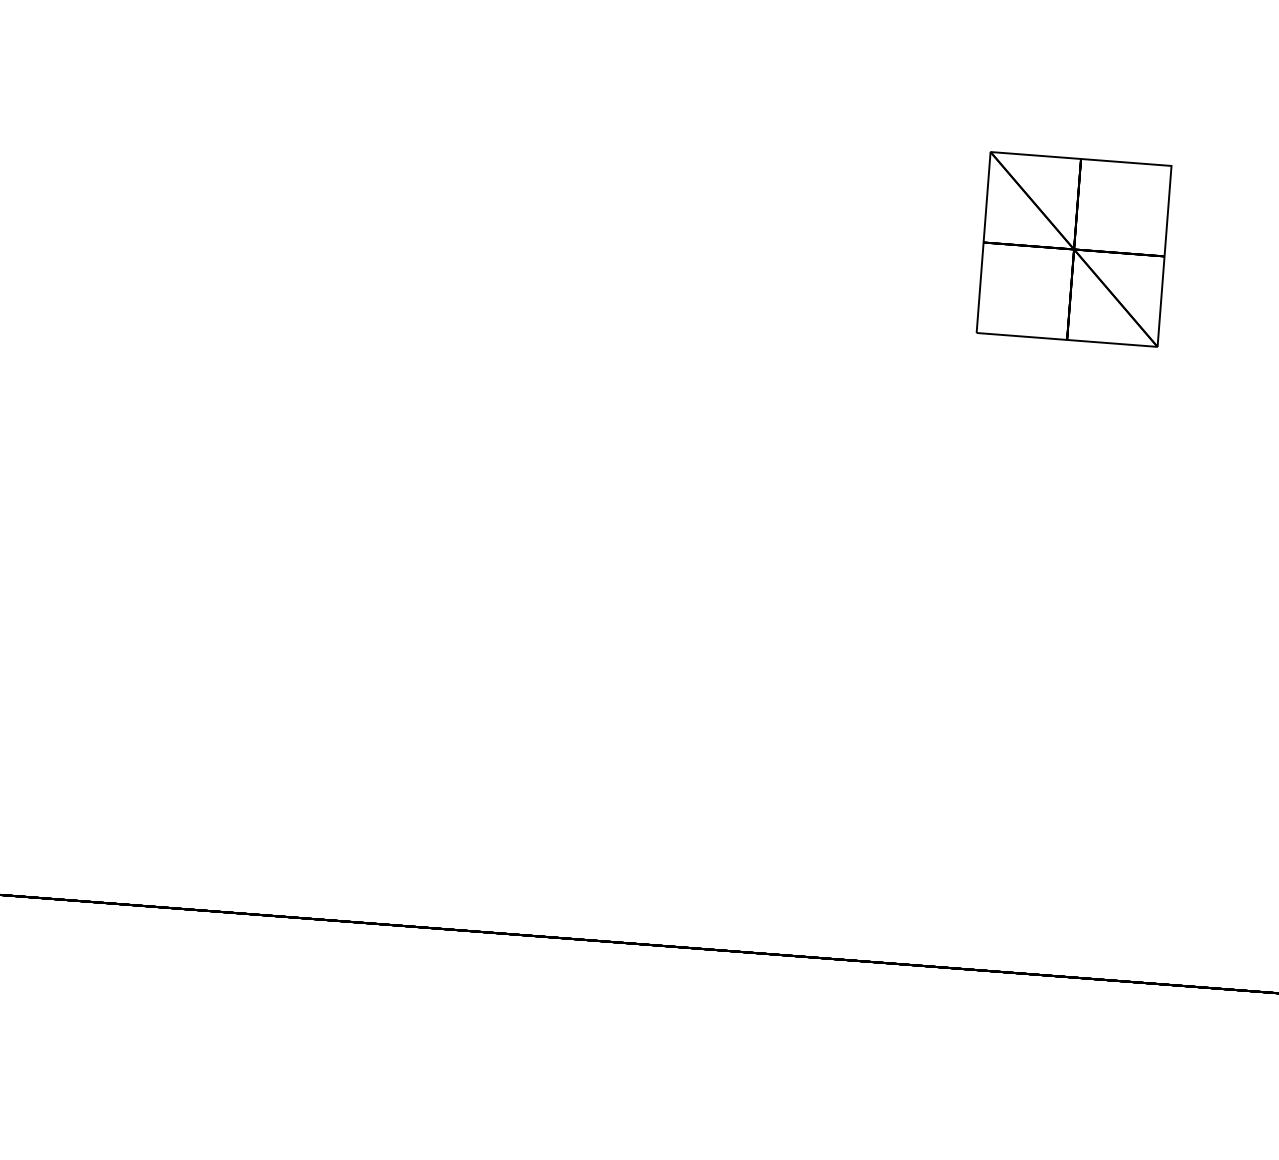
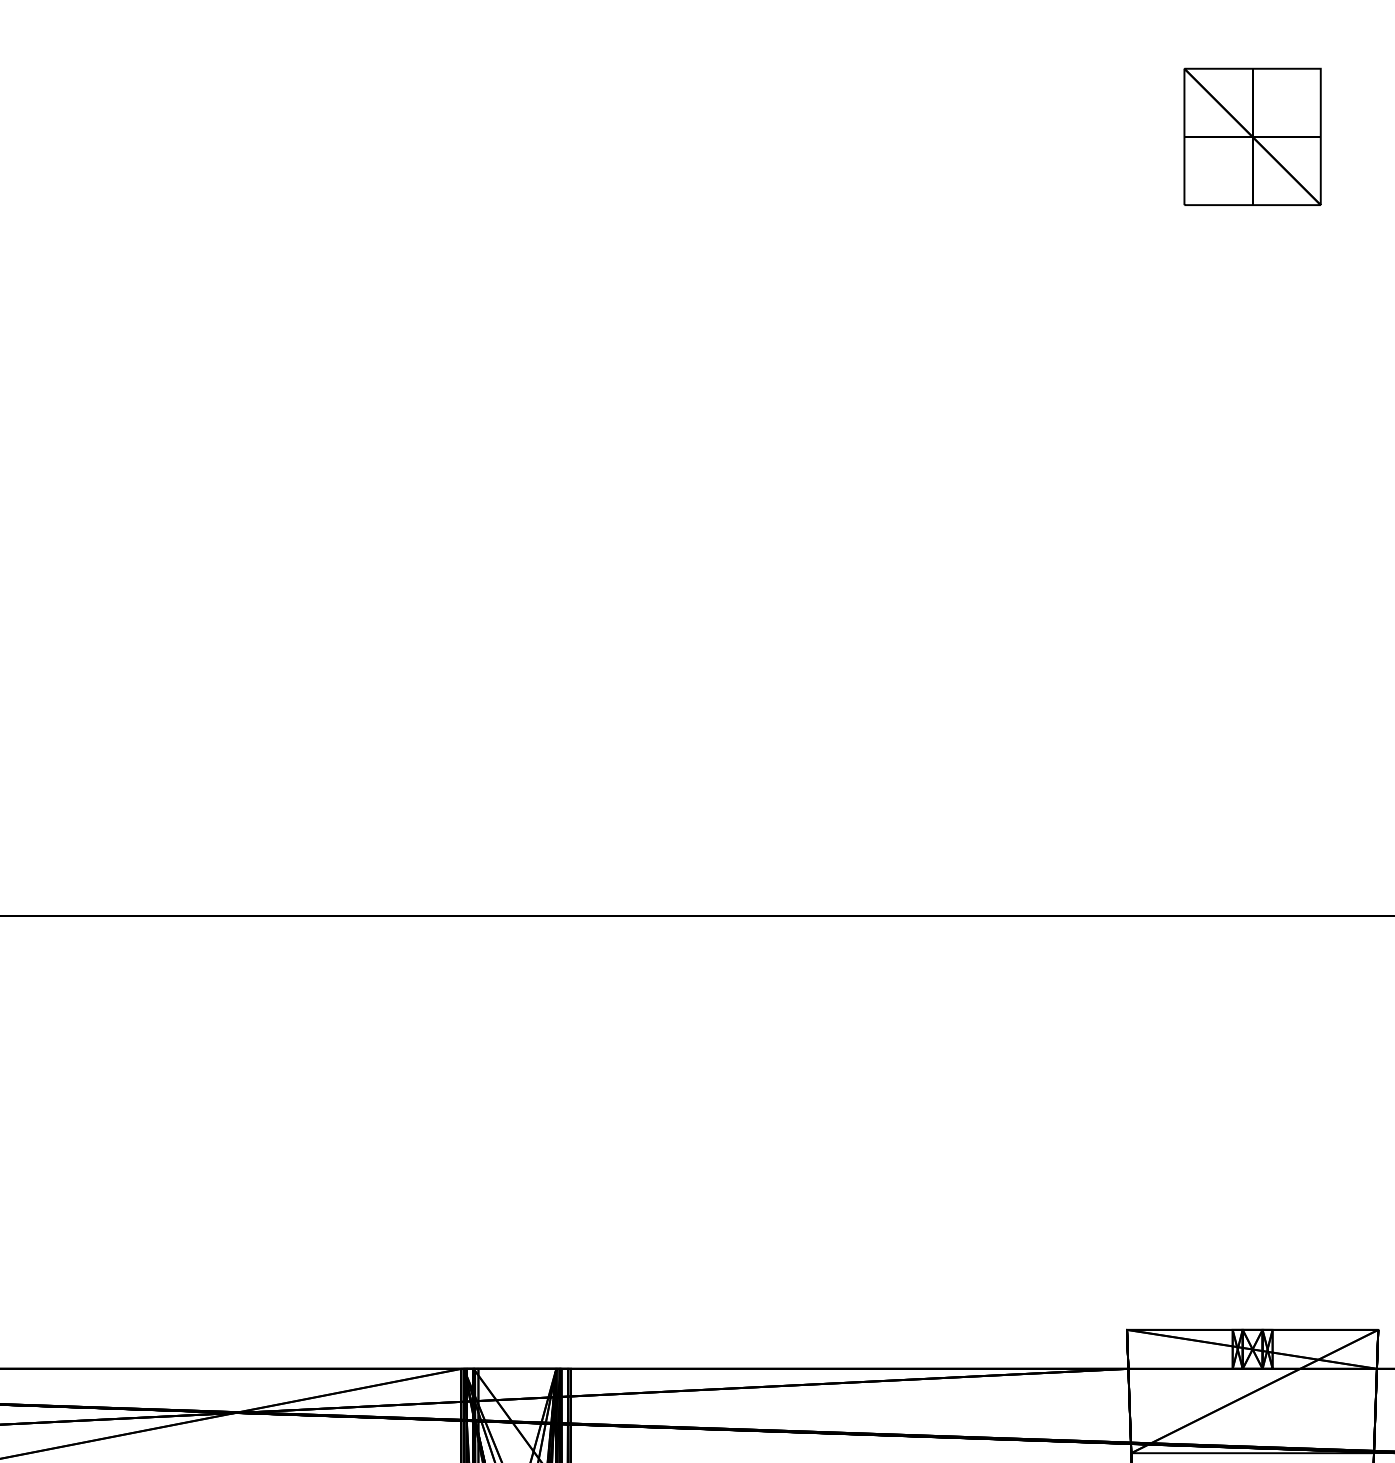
part: (1073, 249) -> (1252, 136), size x0.7

